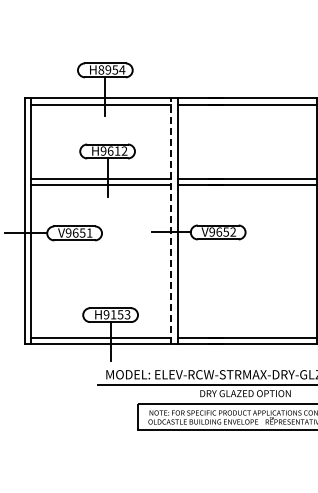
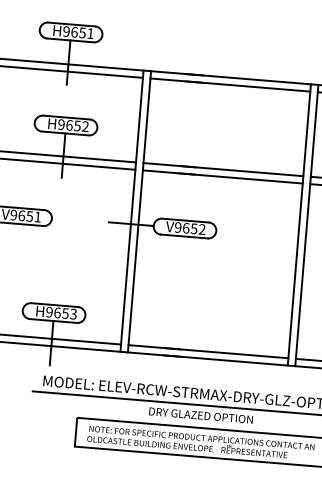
text: (111, 69) -> (78, 32), H8954 -> H9651
text: (117, 150) -> (77, 125), H9612 -> H9652
line: (170, 221) -> (131, 211), dashed -> solid
text: (113, 314) -> (57, 312), H9153 -> H9653

